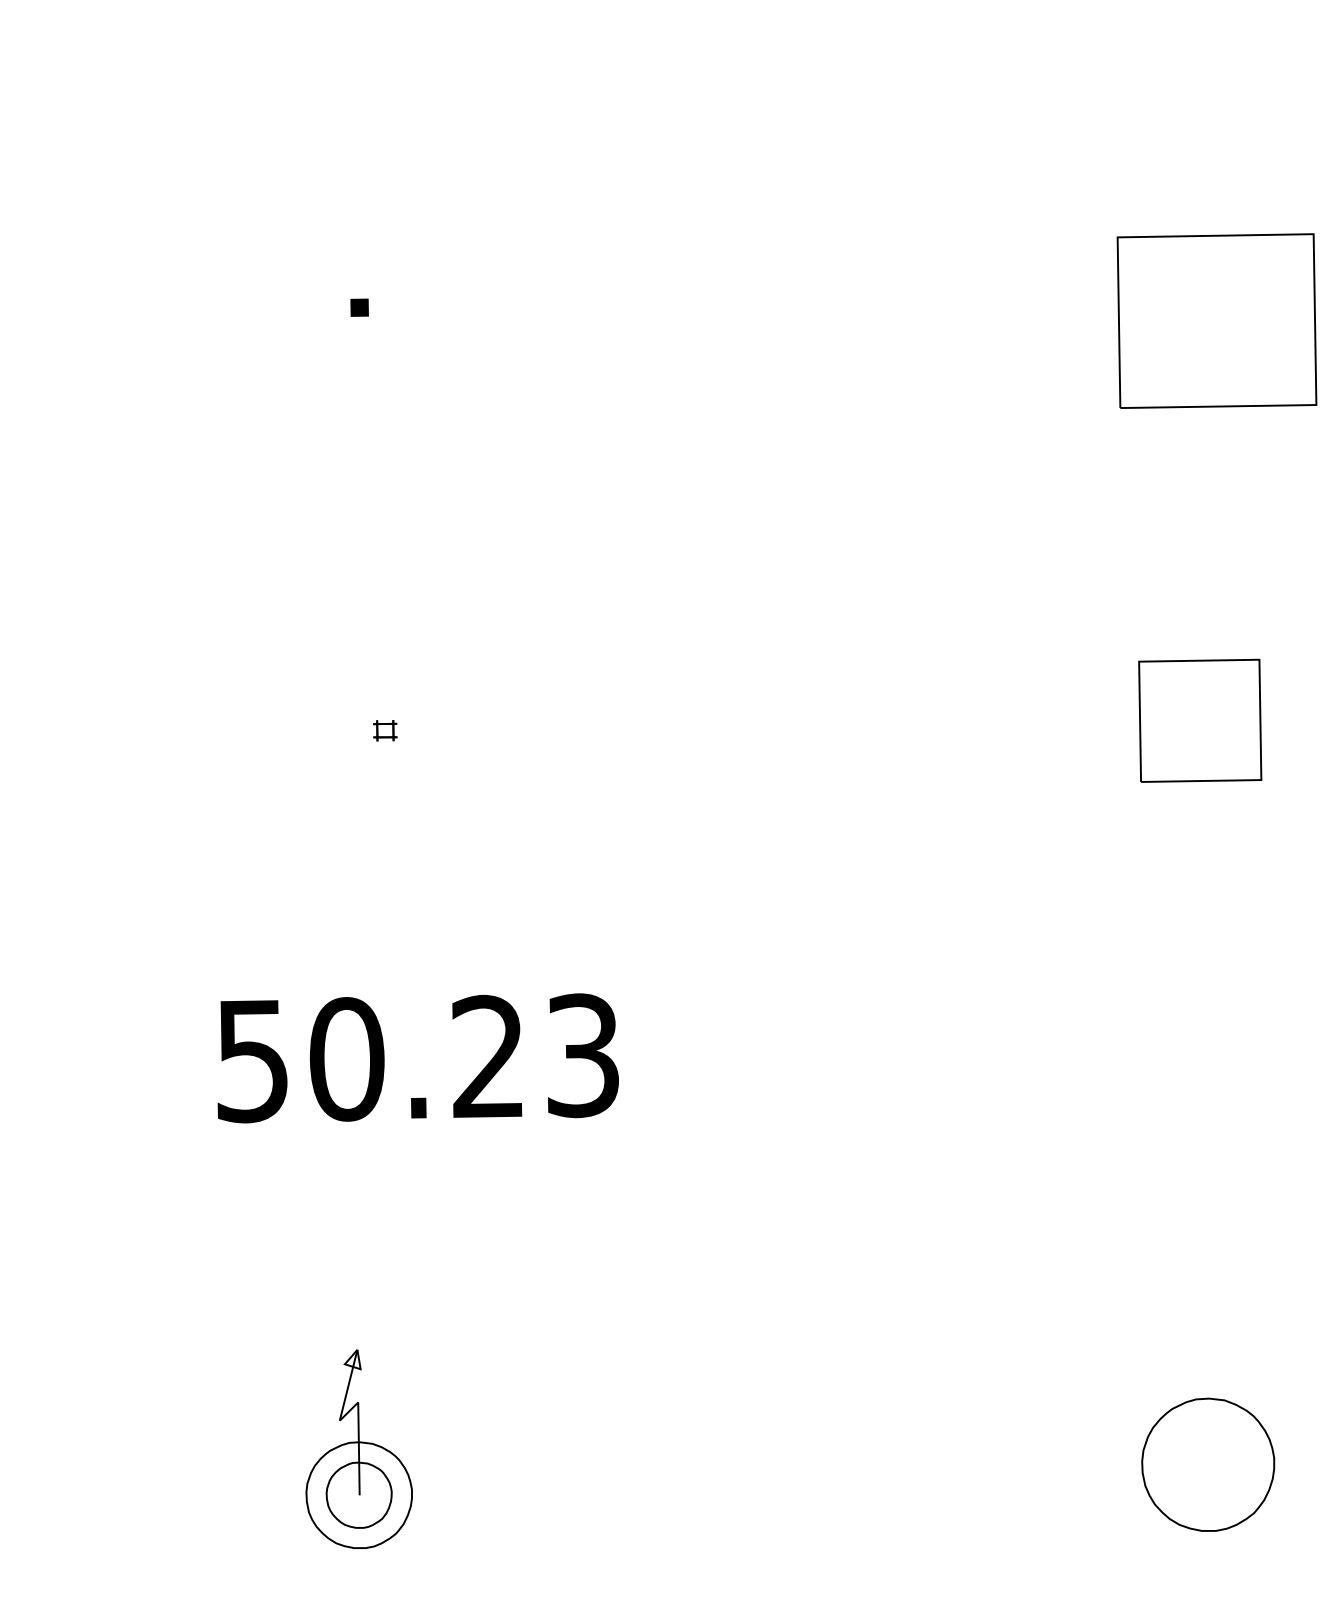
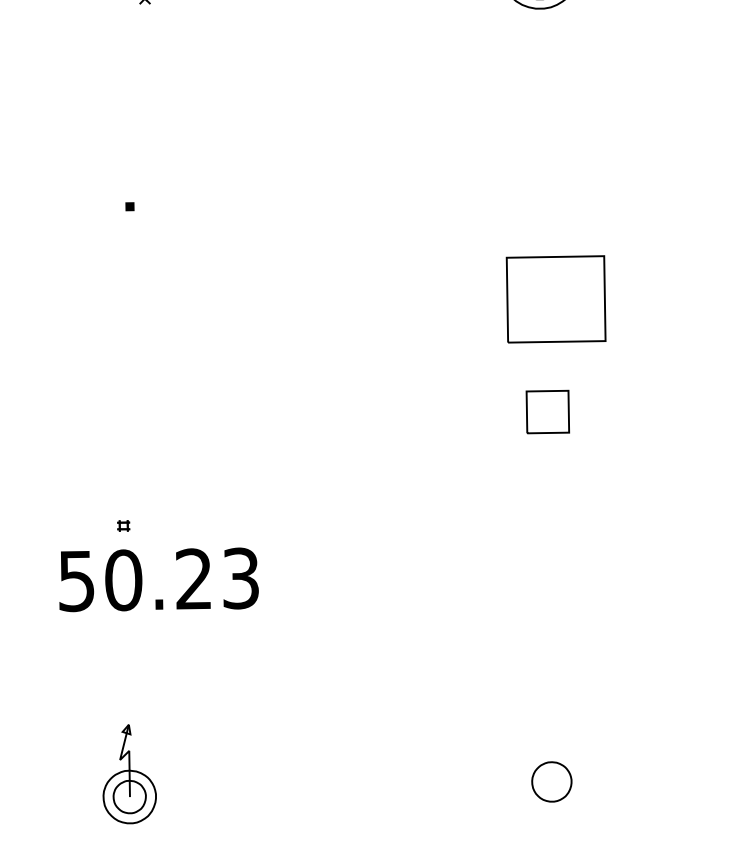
part: (1215, 321) -> (555, 299), moved
part: (1199, 719) -> (547, 411), size x0.7
part: (384, 729) -> (123, 525), moved
part: (1207, 1463) -> (551, 781), size x0.6

